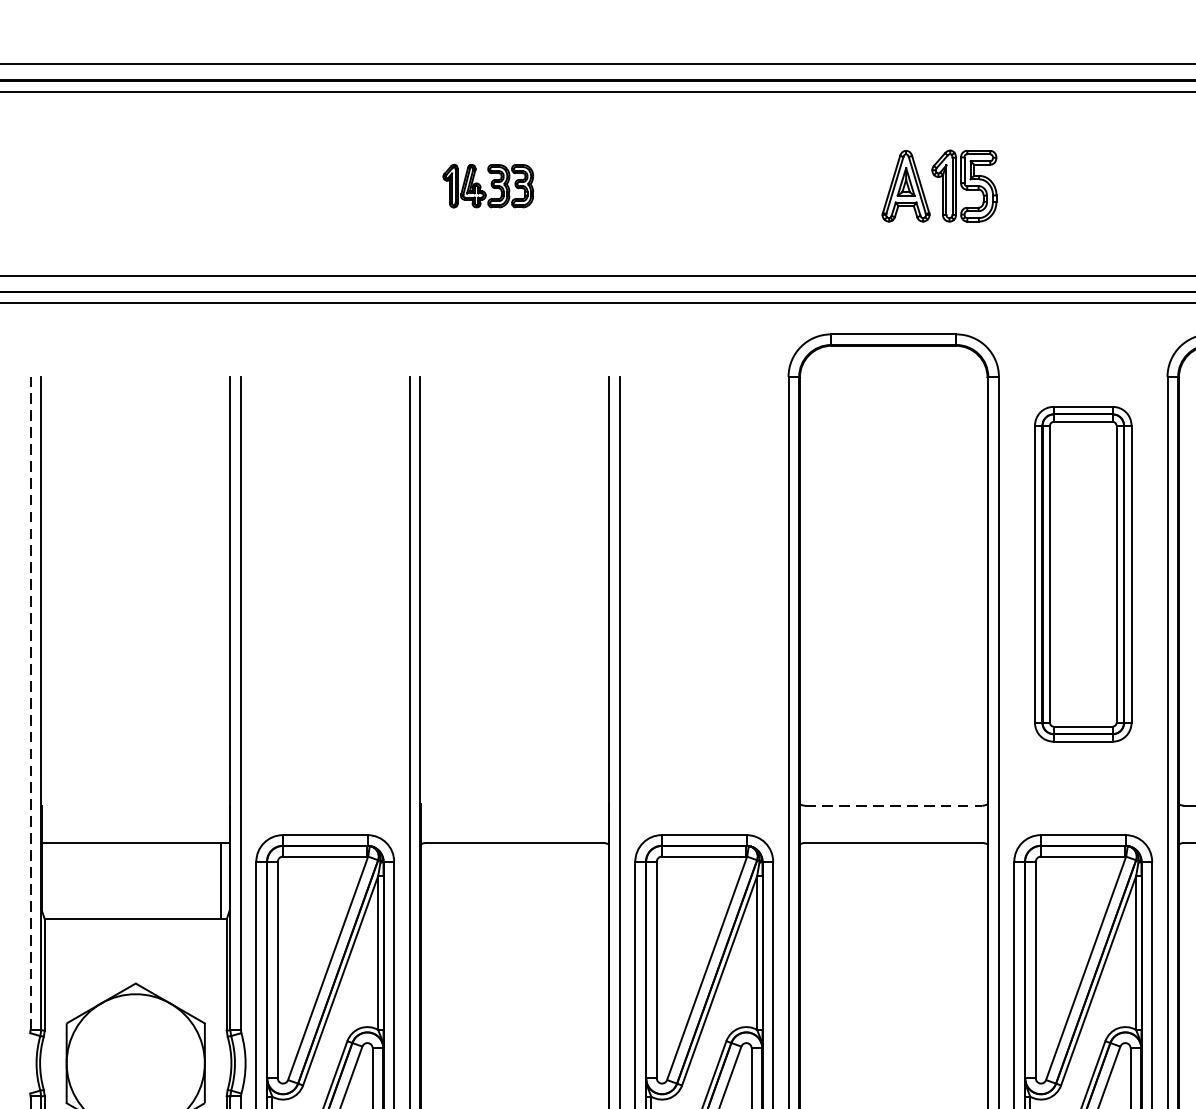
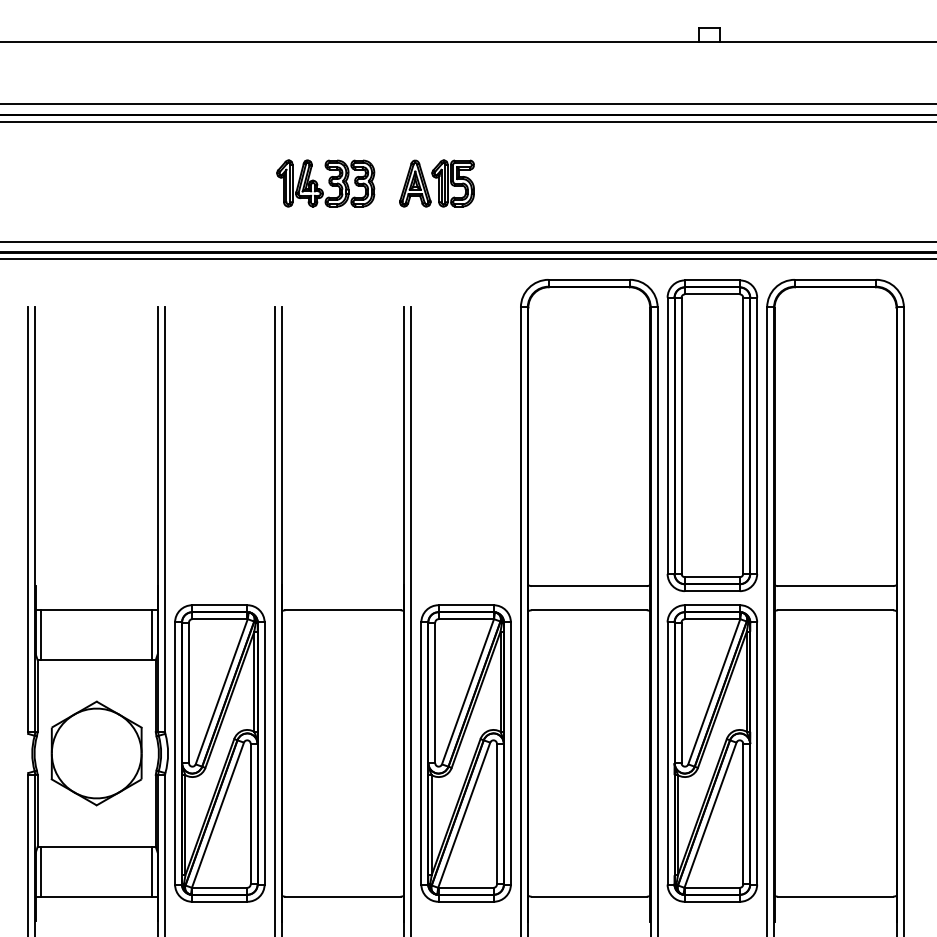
part: (487, 186) -> (325, 183), size x1.67
part: (938, 186) -> (436, 183), moved
part: (1083, 573) -> (712, 435), size x1.43
line: (30, 703) -> (28, 519), dashed -> solid
line: (894, 806) -> (589, 586), dashed -> solid
line: (50, 880) -> (41, 634), added

